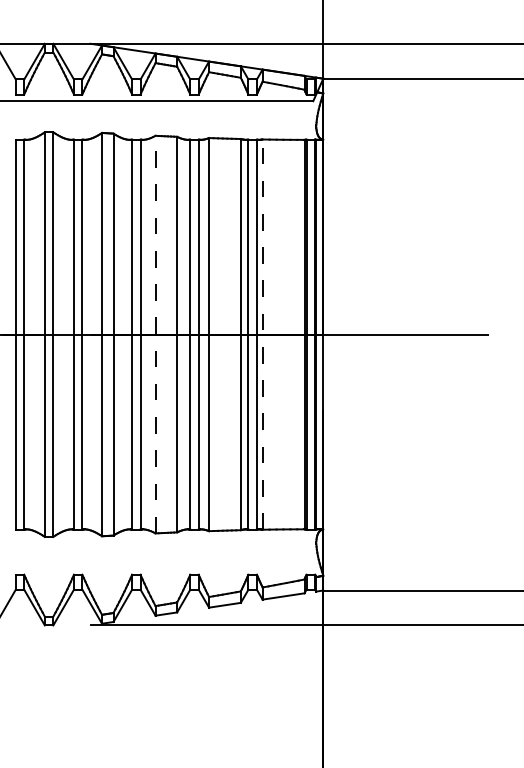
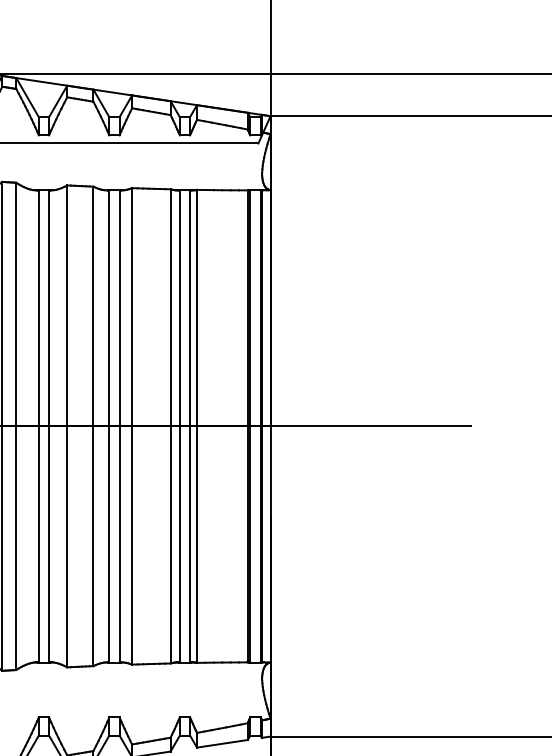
line: (155, 334) -> (67, 426), dashed -> solid
line: (262, 334) -> (196, 426), dashed -> solid

